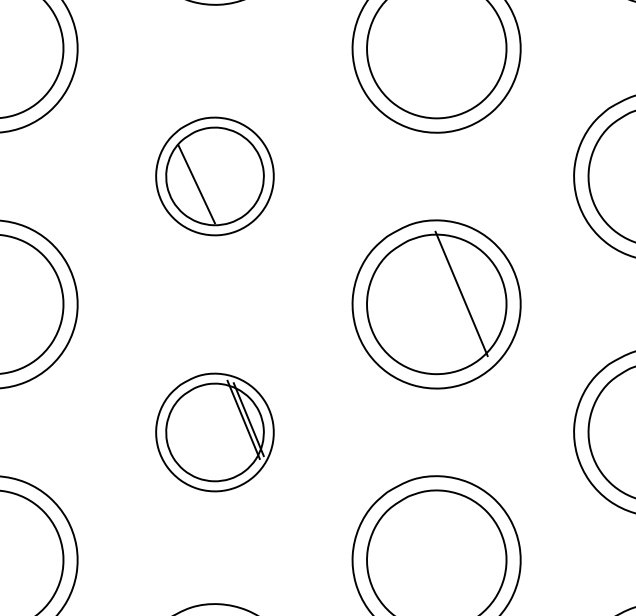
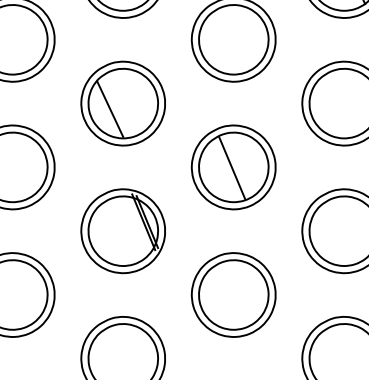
part: (213, 176) -> (122, 103), size x1.43
line: (462, 294) -> (232, 168), moved
part: (213, 432) -> (122, 231), size x1.43

